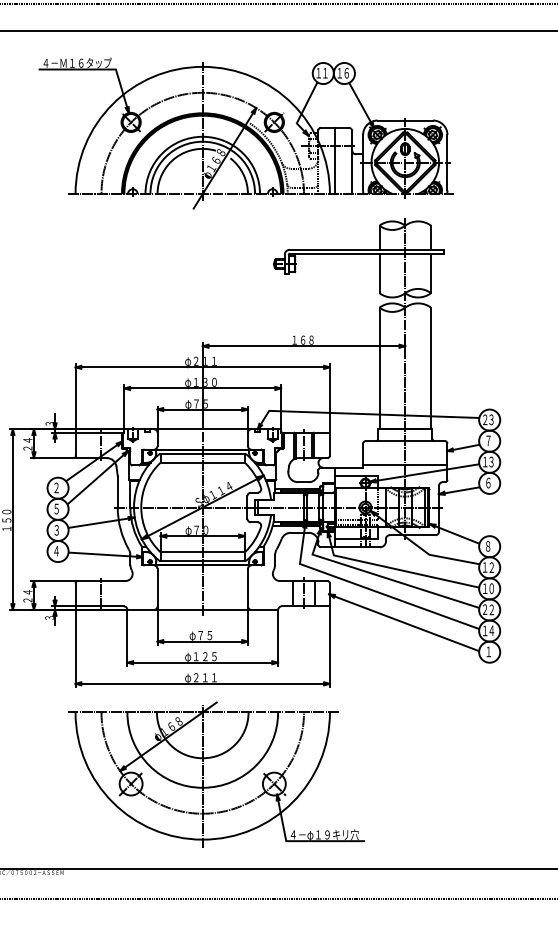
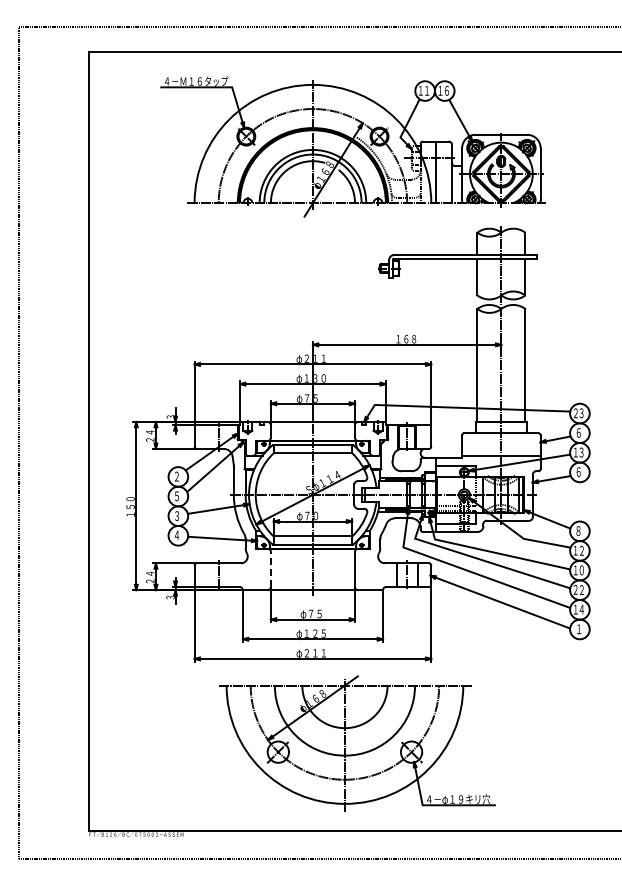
text: (488, 440) -> (578, 432), ７ -> ６
line: (157, 586) -> (270, 568), solid -> dashed
part: (220, 784) -> (361, 752), moved

